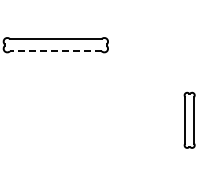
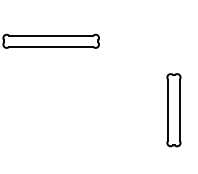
line: (55, 51) -> (50, 47), dashed -> solid
part: (189, 120) -> (173, 110), size x1.43

